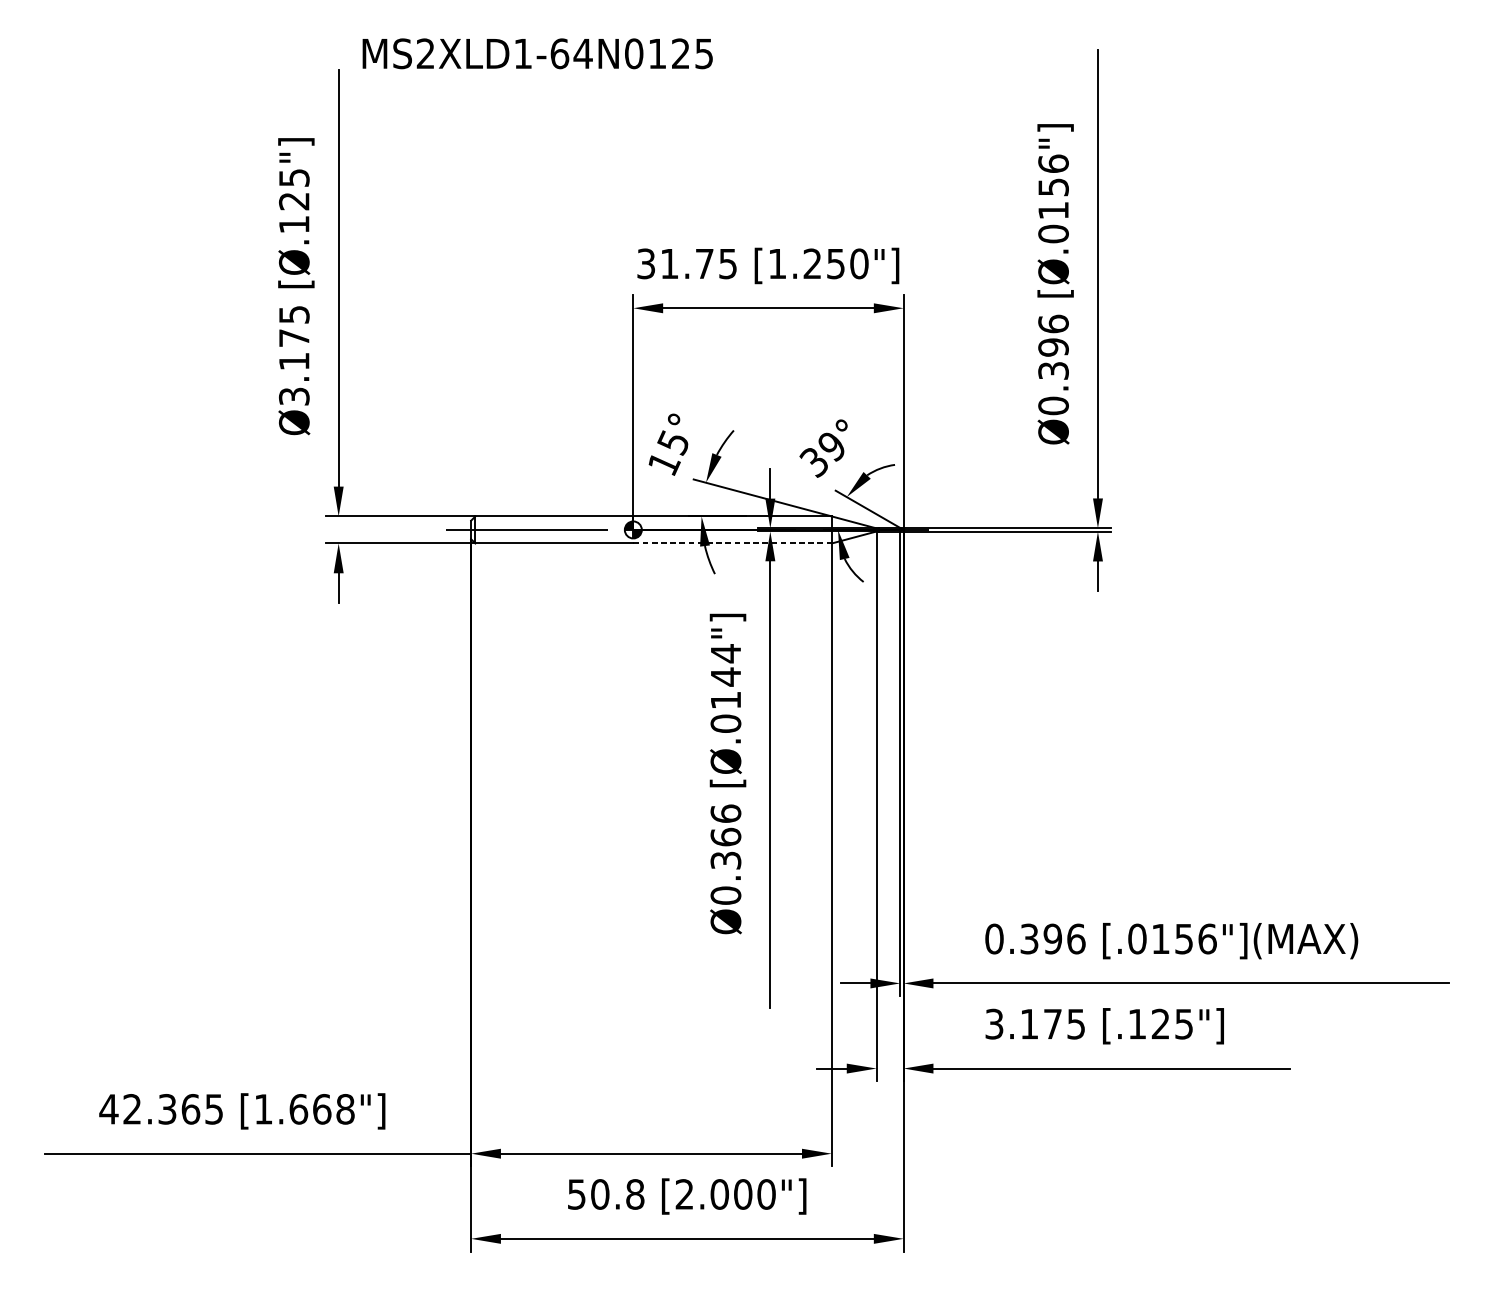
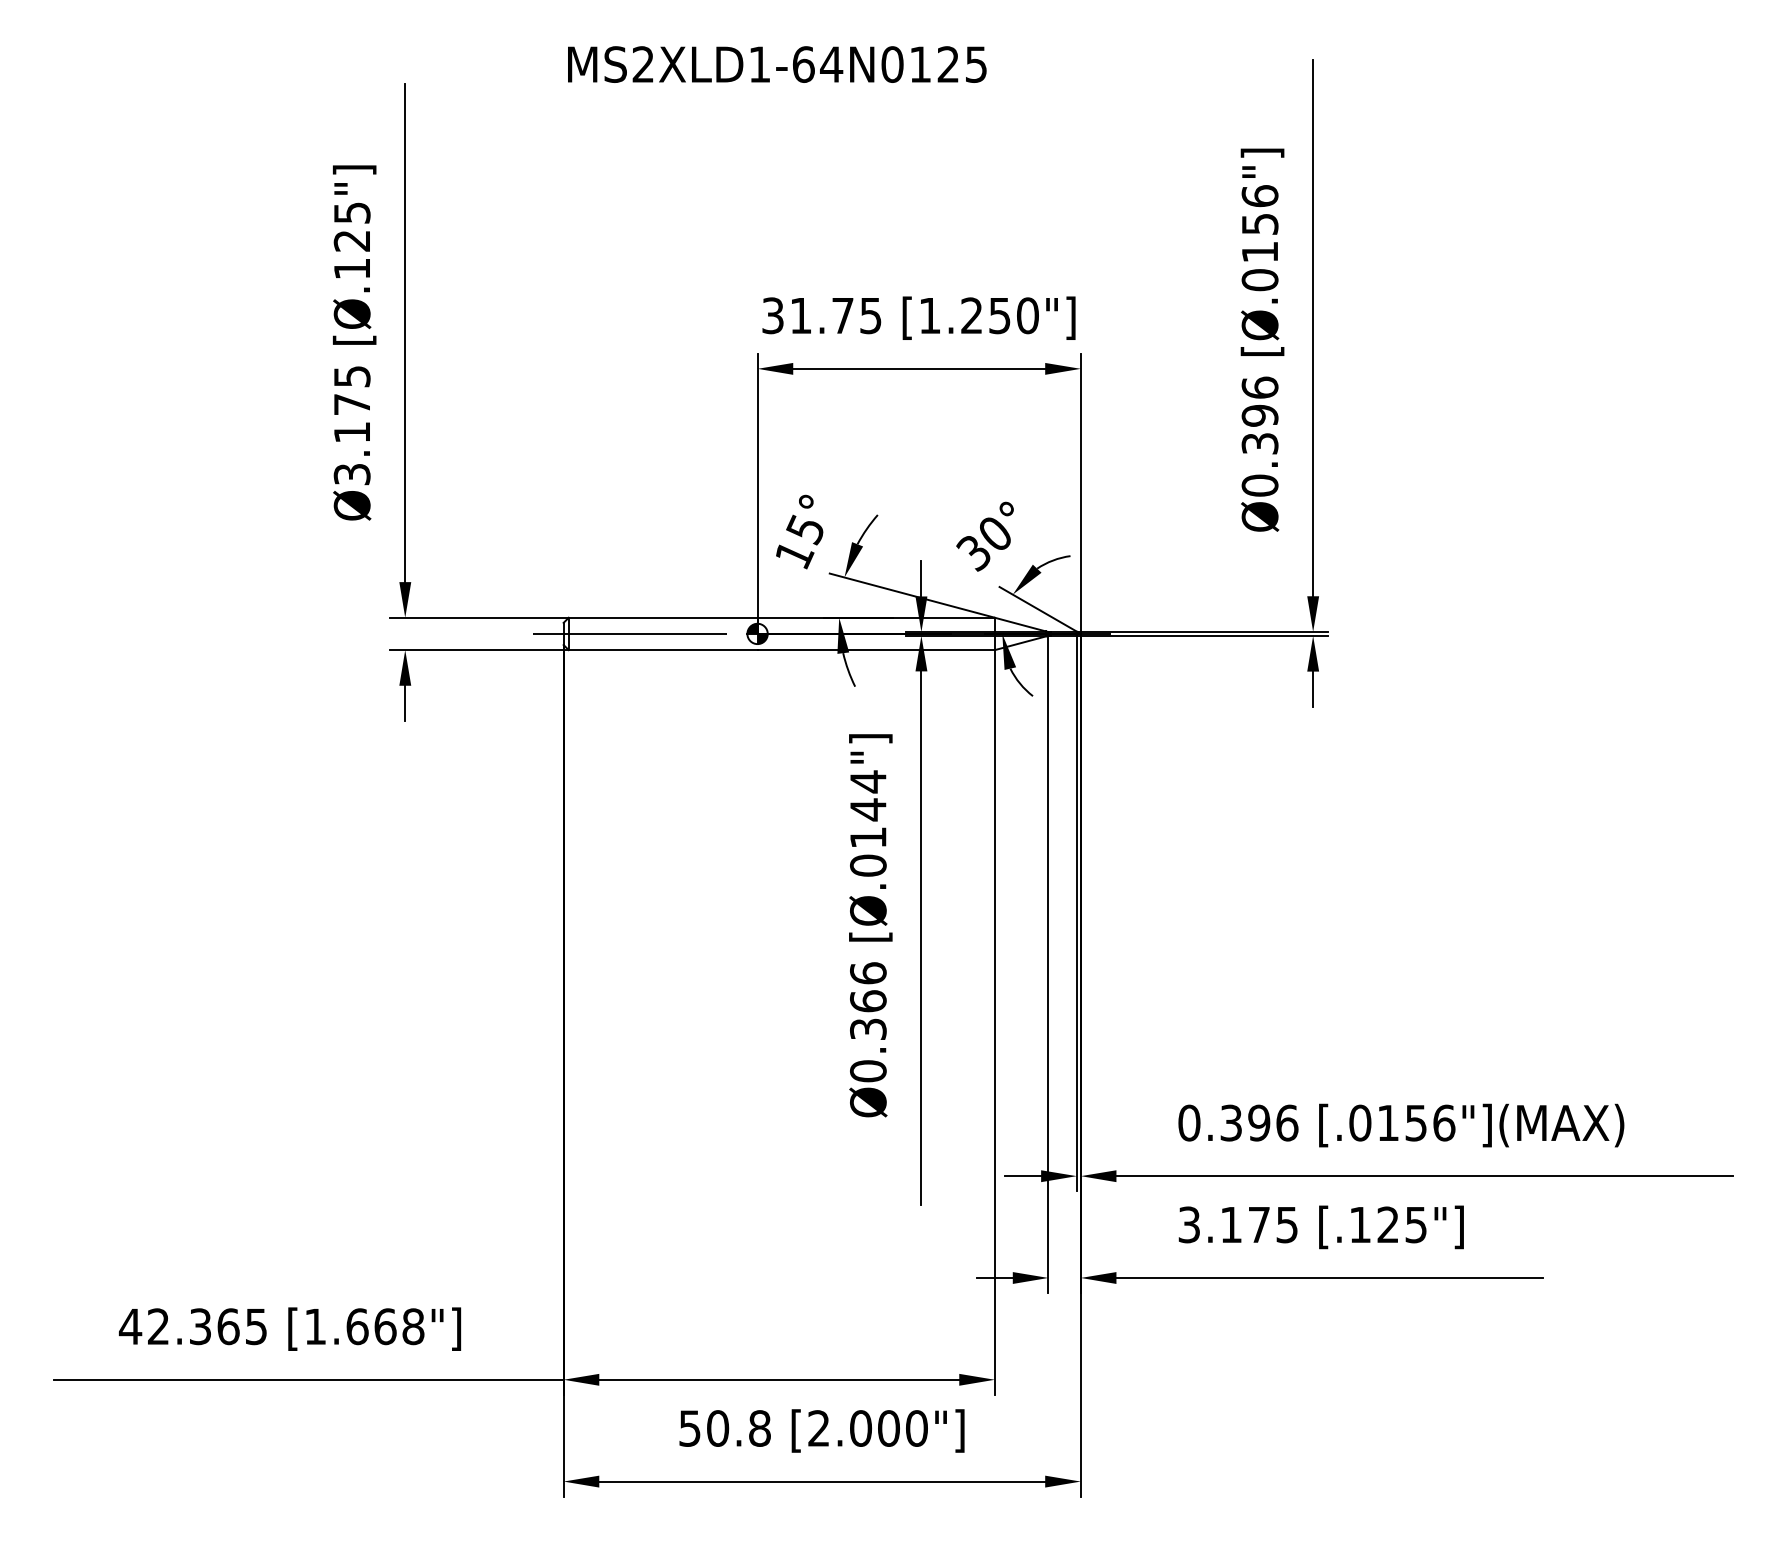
text: (537, 53) -> (777, 64), moved
text: (831, 446) -> (994, 534), 39° -> 30°
line: (732, 543) -> (876, 650), dashed -> solid

